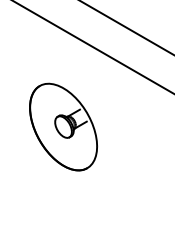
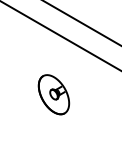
part: (62, 126) -> (53, 94), size x0.7

